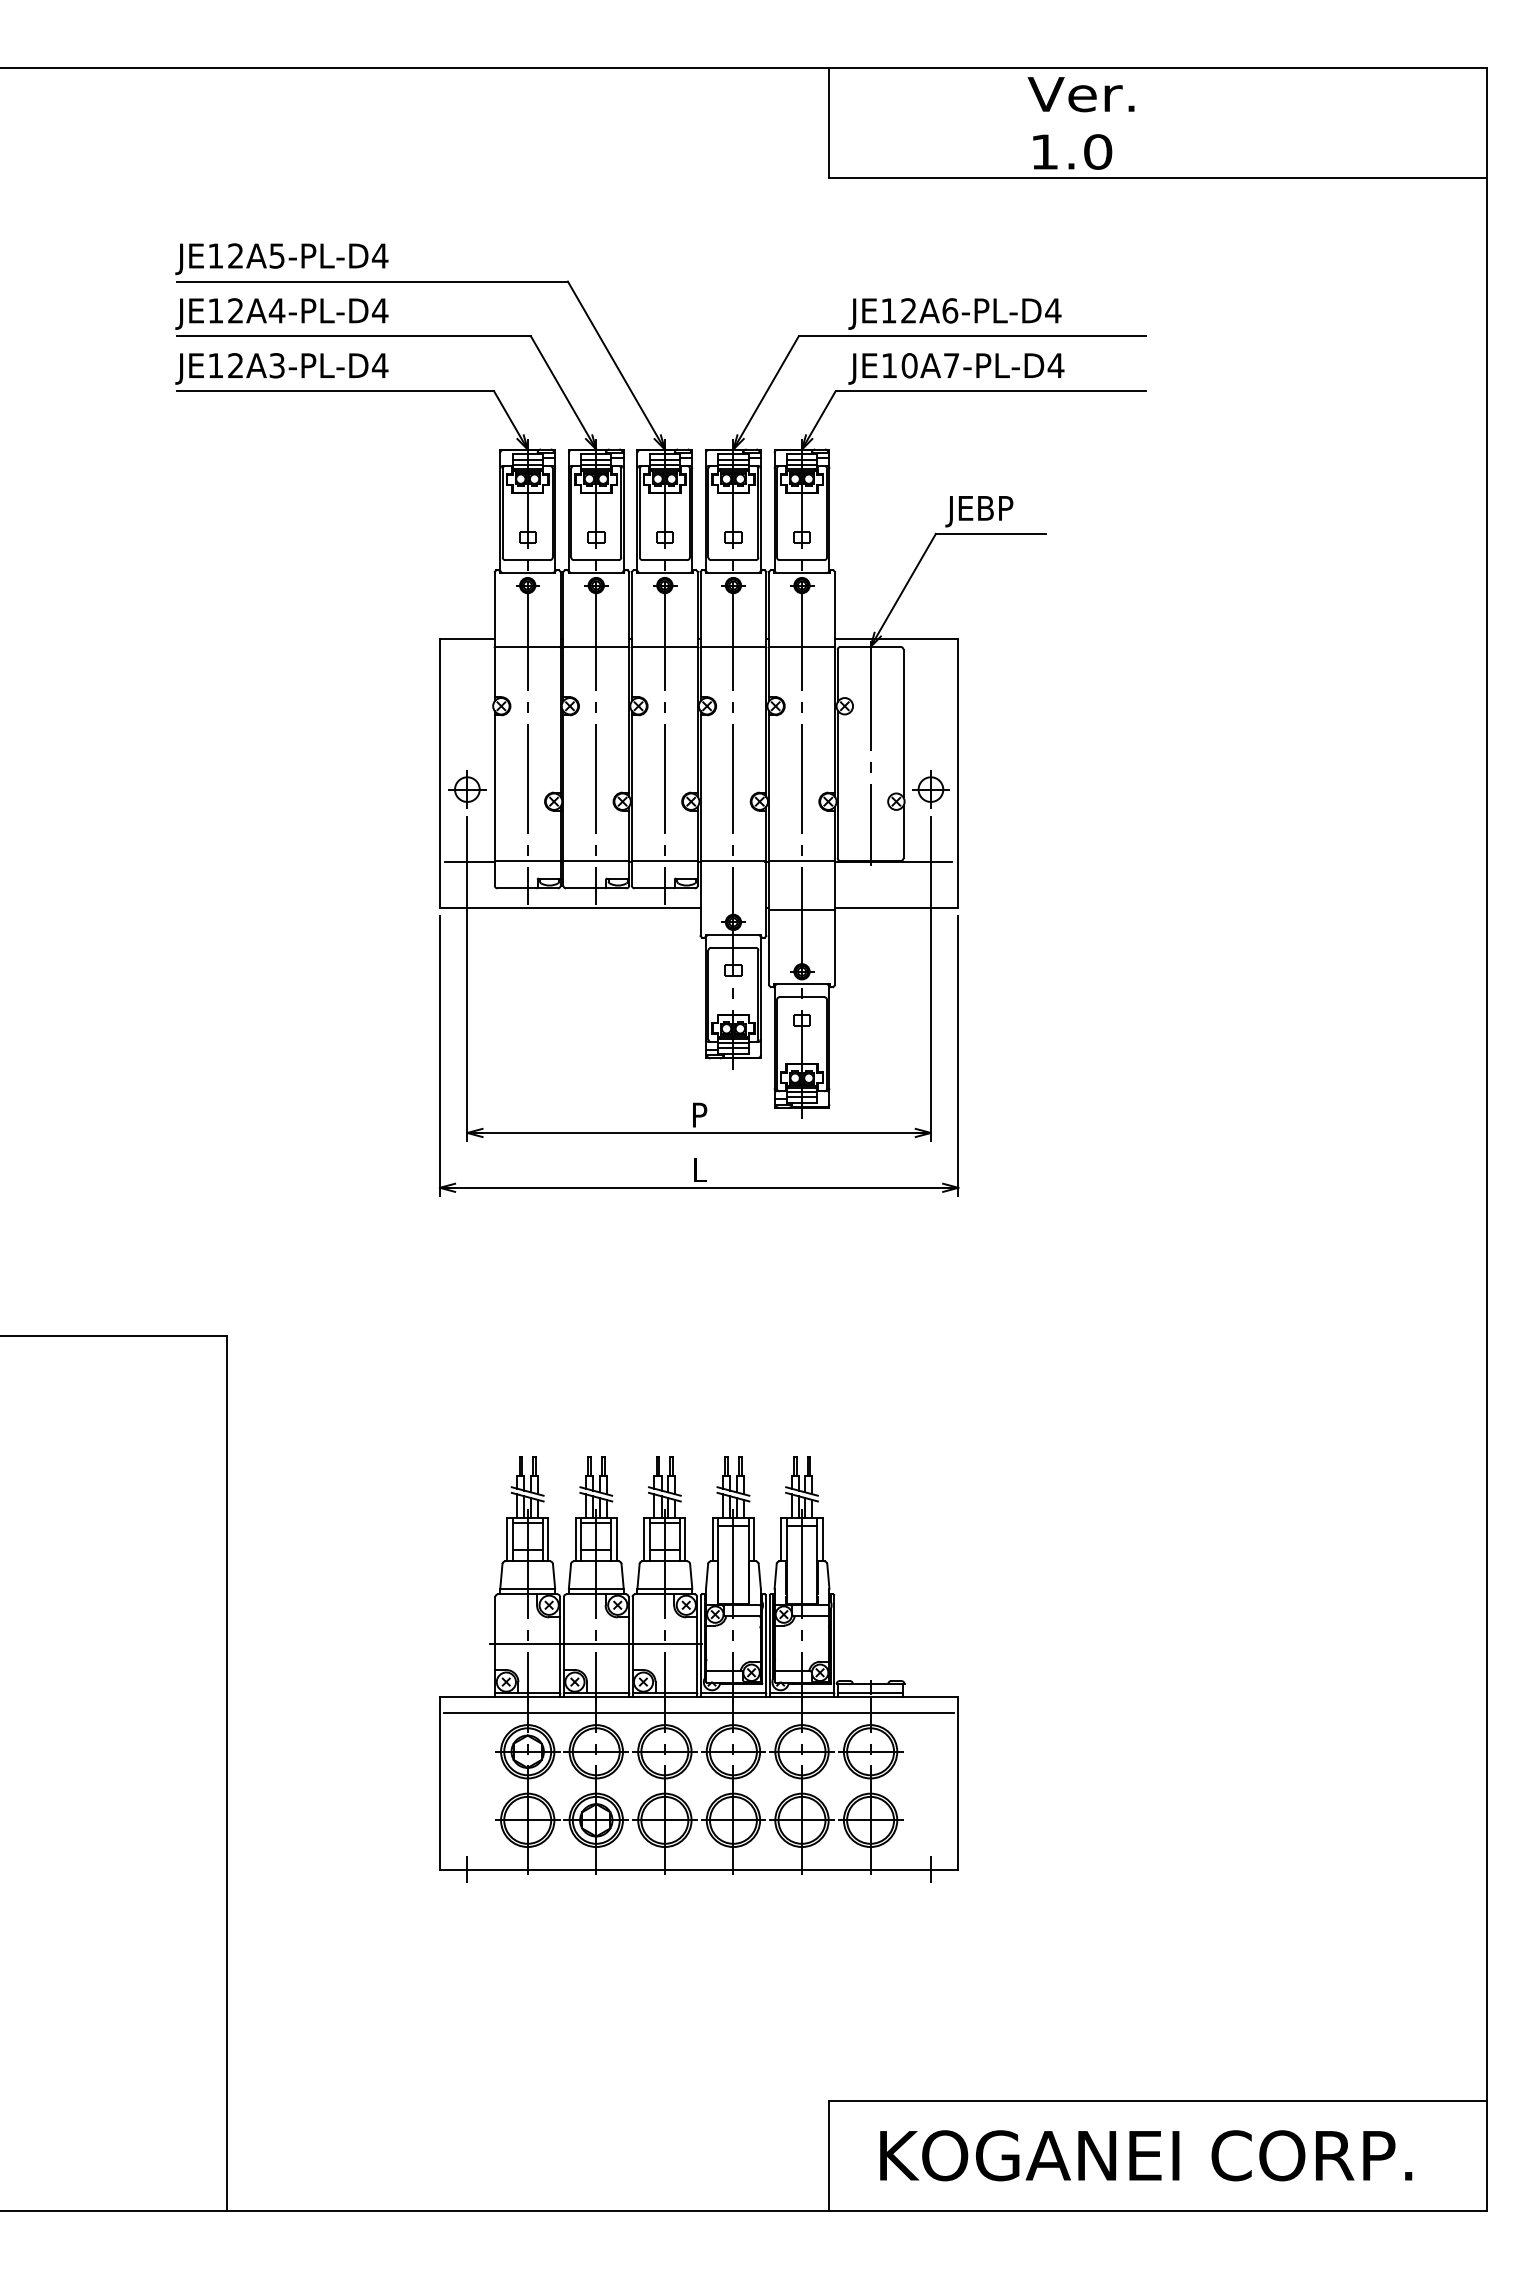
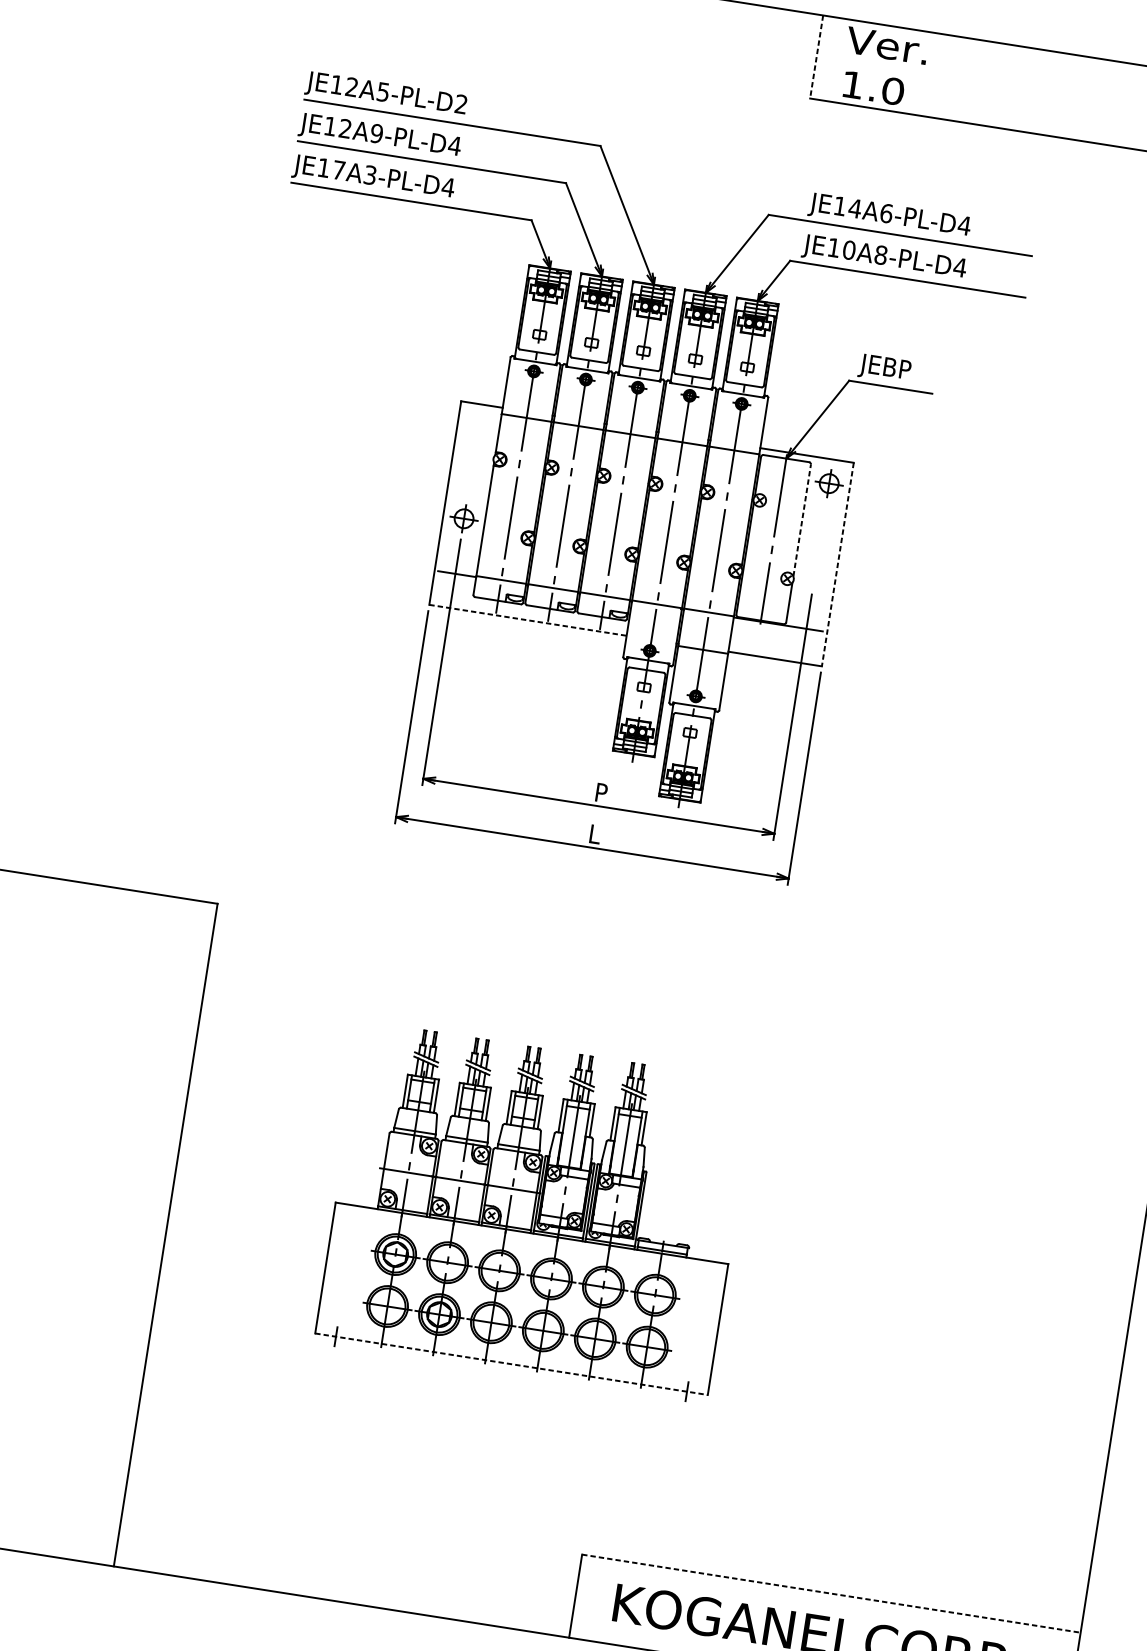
line: (828, 123) -> (816, 57), solid -> dashed
text: (1080, 123) -> (883, 67), moved
text: (379, 255) -> (460, 103), JE12A5-PL-D4 -> JE12A5-PL-D2
text: (276, 310) -> (376, 133), JE12A4-PL-D4 -> JE12A9-PL-D4
text: (908, 310) -> (854, 208), JE12A6-PL-D4 -> JE14A6-PL-D4
text: (235, 365) -> (338, 170), JE12A3-PL-D4 -> JE17A3-PL-D4
text: (951, 365) -> (880, 255), JE10A7-PL-D4 -> JE10A8-PL-D4
line: (903, 723) -> (802, 520), solid -> dashed
line: (958, 773) -> (837, 564), solid -> dashed
part: (930, 789) -> (828, 483), moved
line: (570, 907) -> (528, 620), solid -> dashed
line: (698, 1713) -> (529, 1245), removed
line: (699, 1869) -> (511, 1364), solid -> dashed
line: (1158, 2100) -> (832, 1593), solid -> dashed

